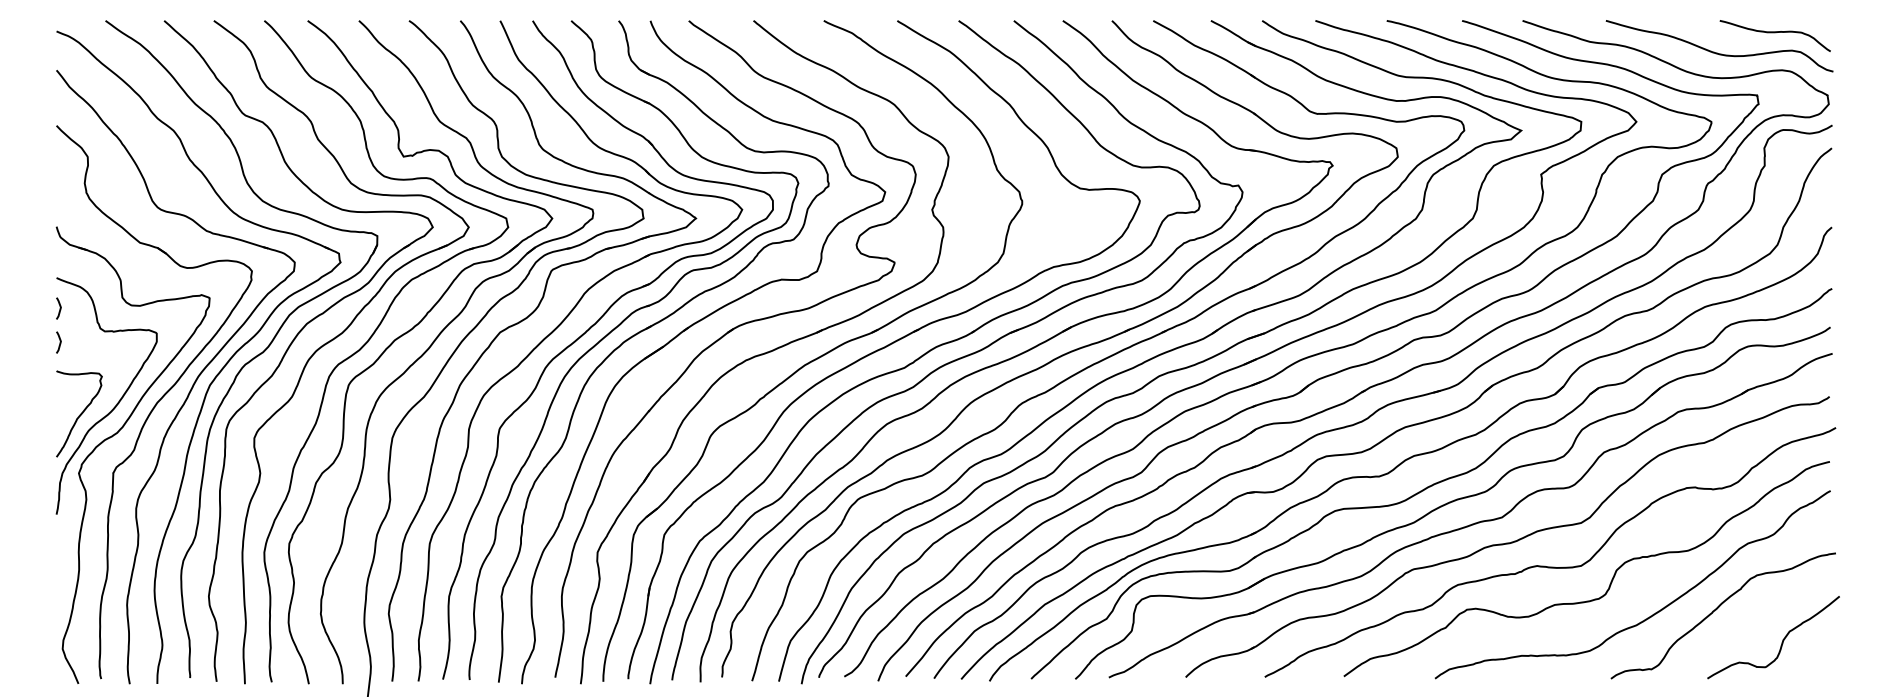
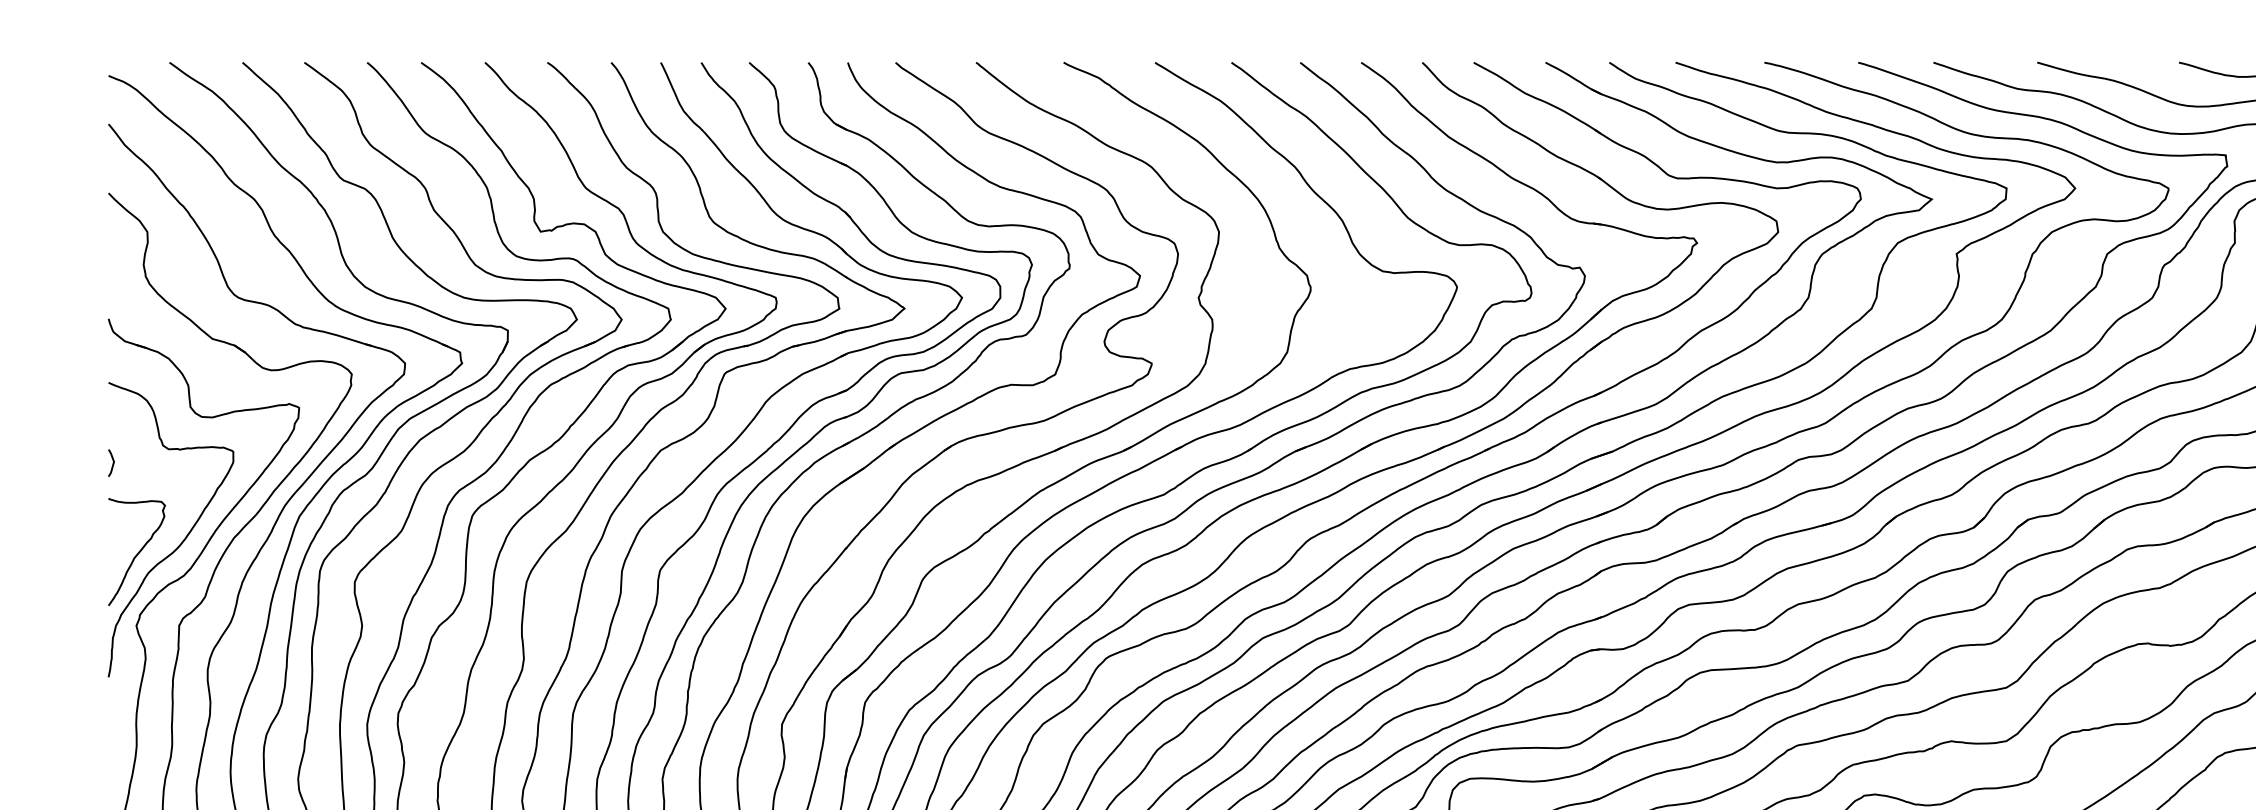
curve: (59, 308) -> (112, 420), removed

